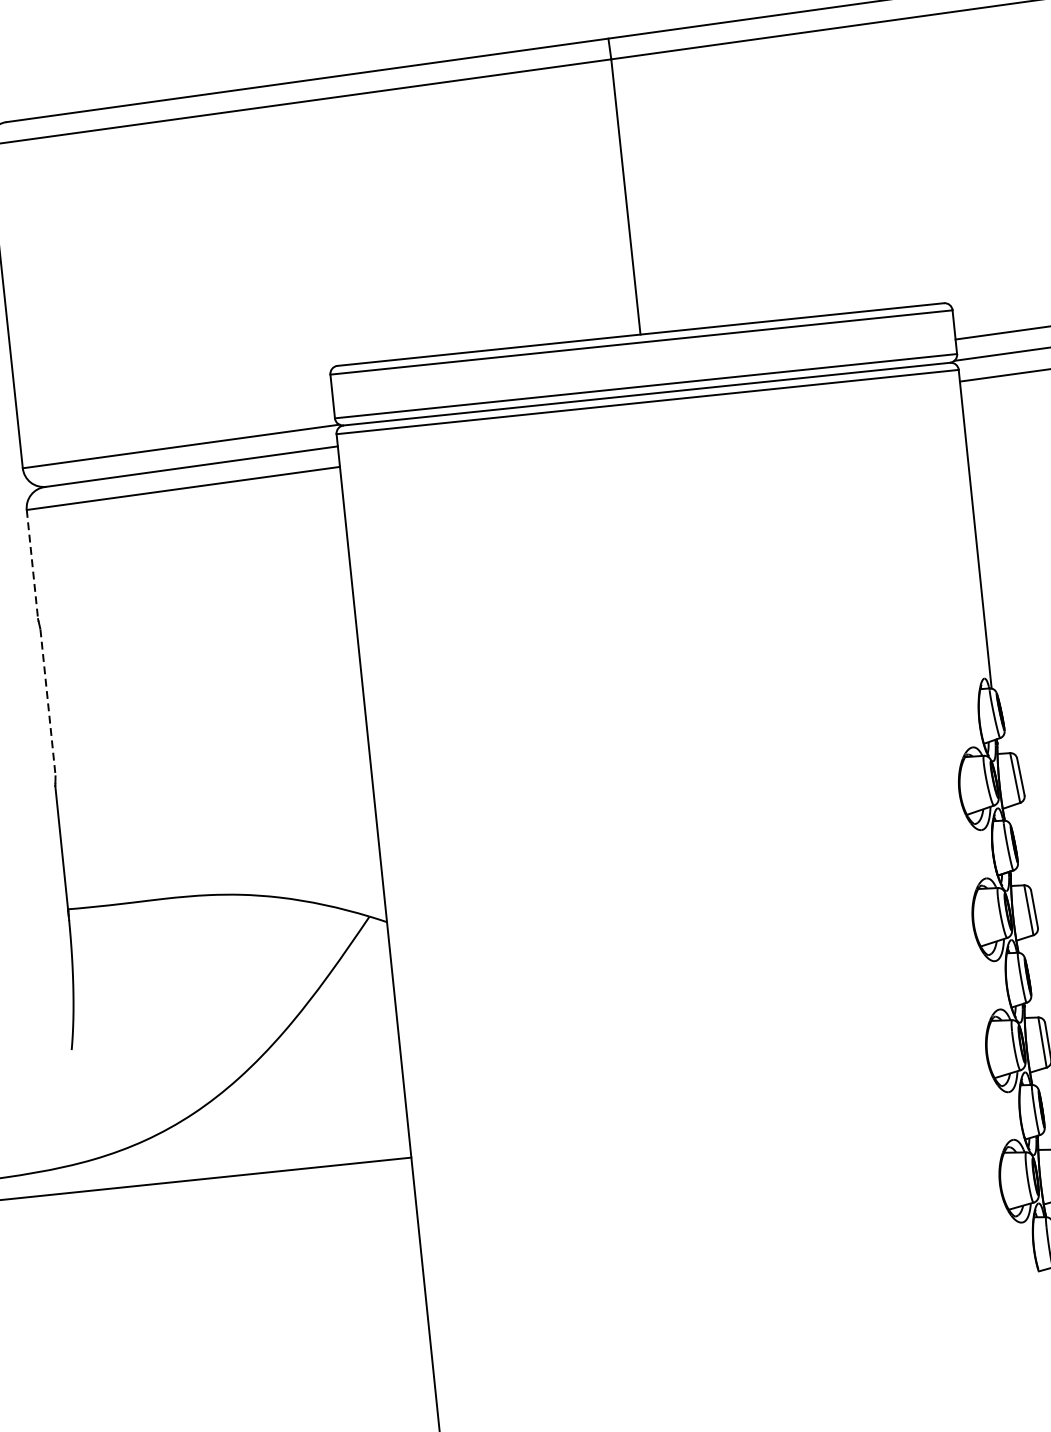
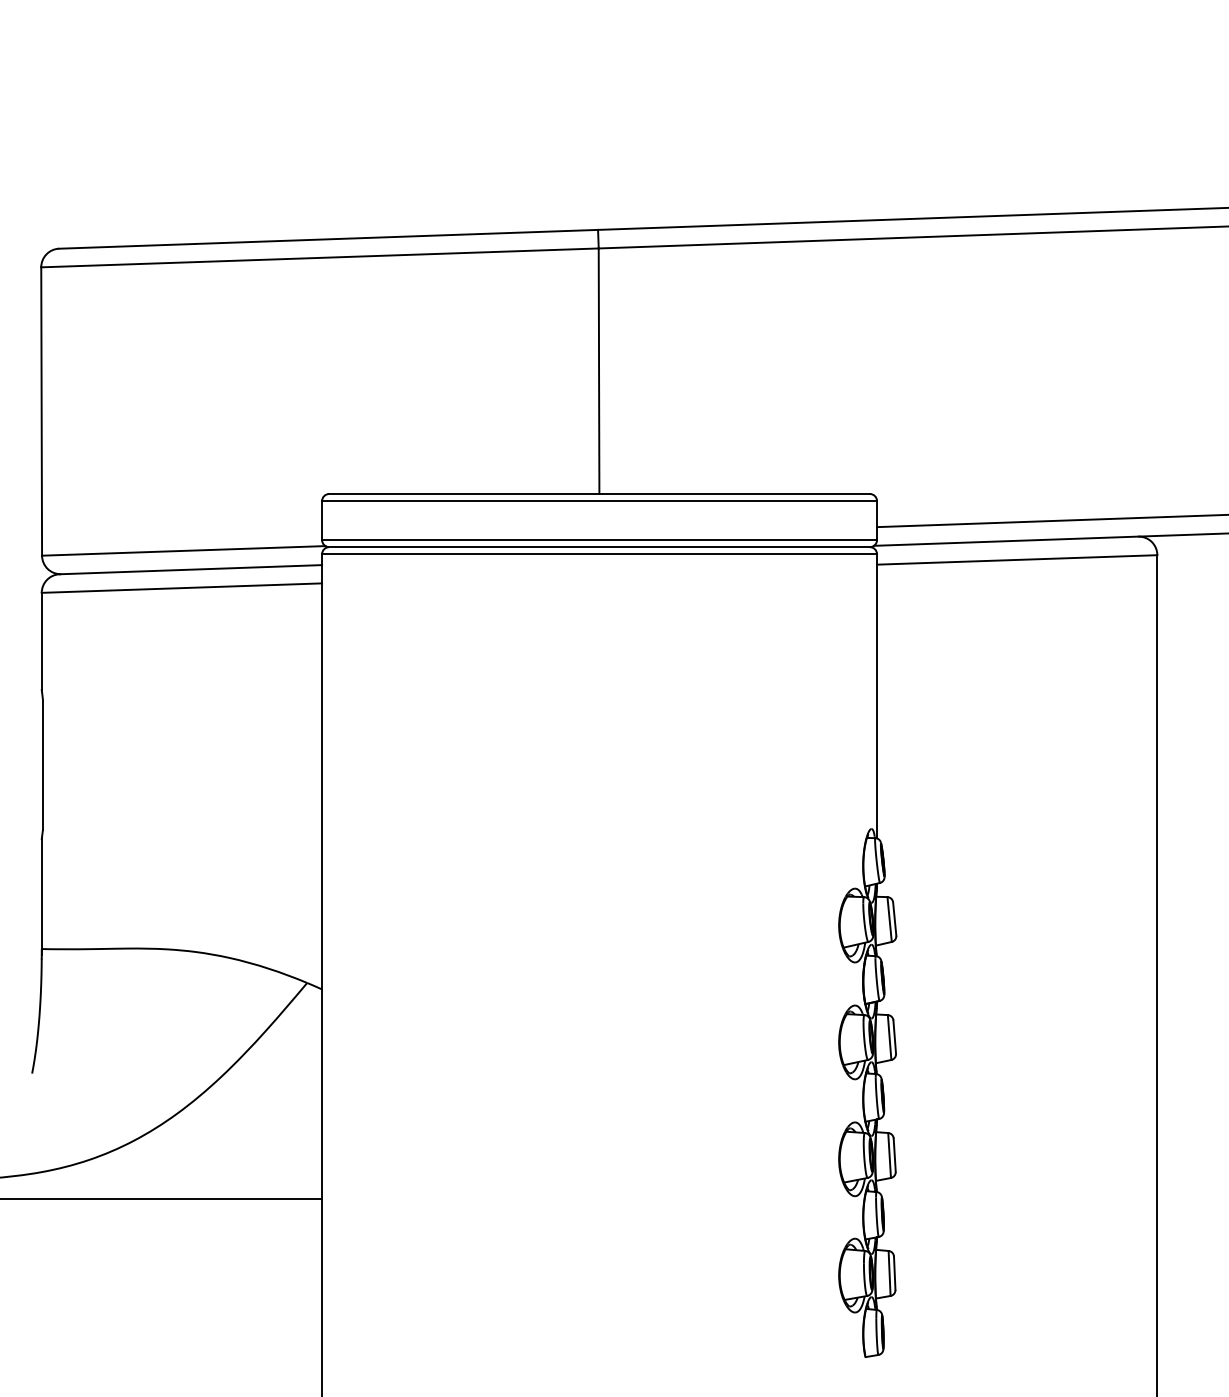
line: (32, 564) -> (41, 641), dashed -> solid
line: (47, 703) -> (42, 765), dashed -> solid

